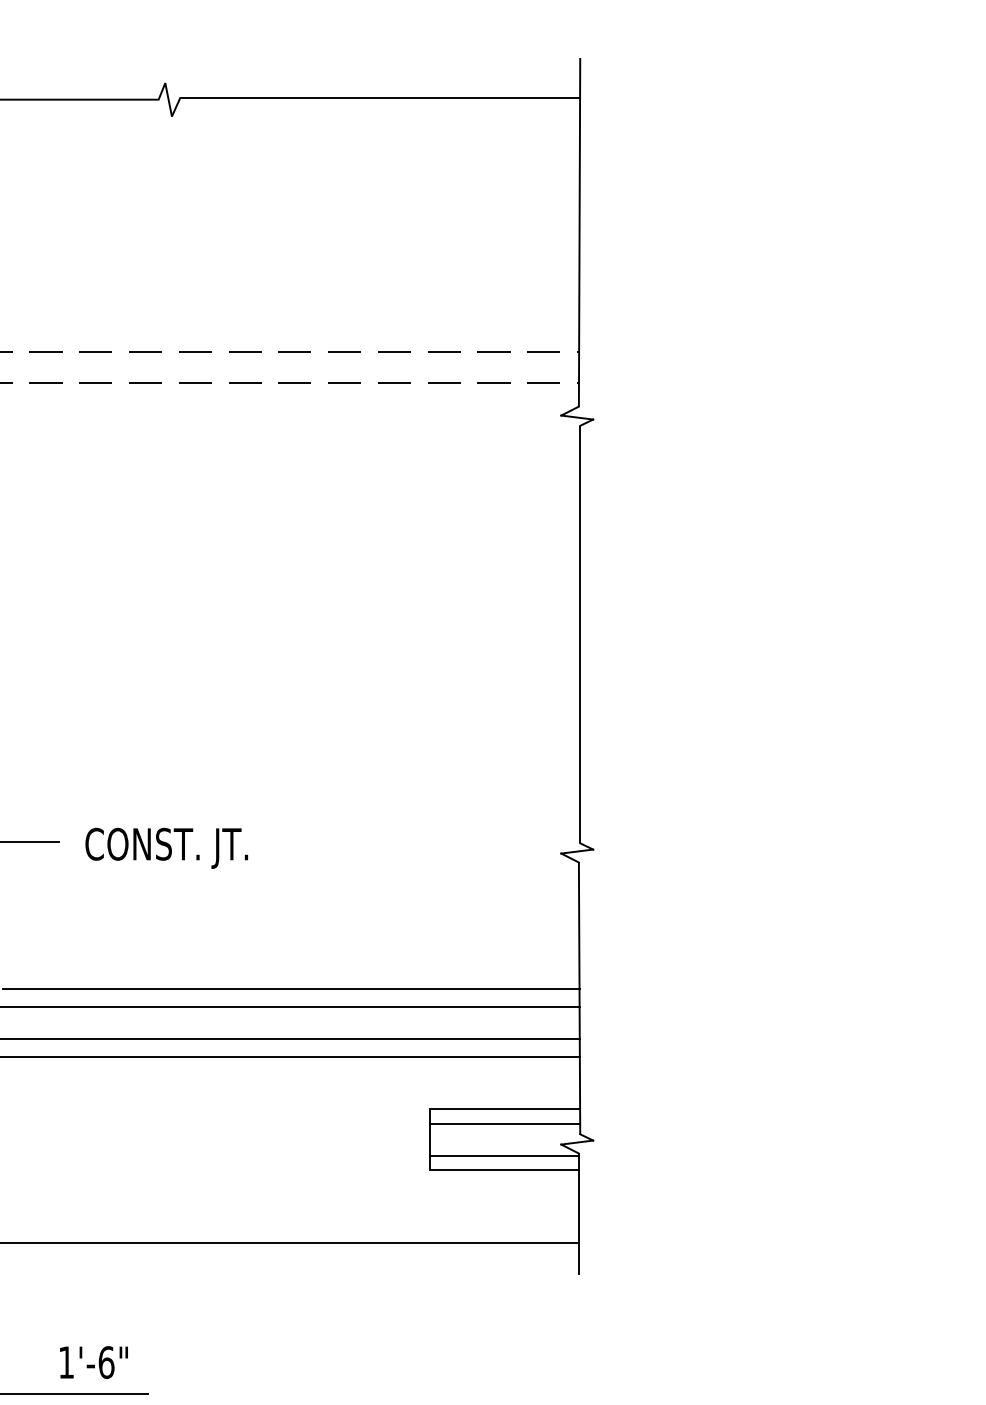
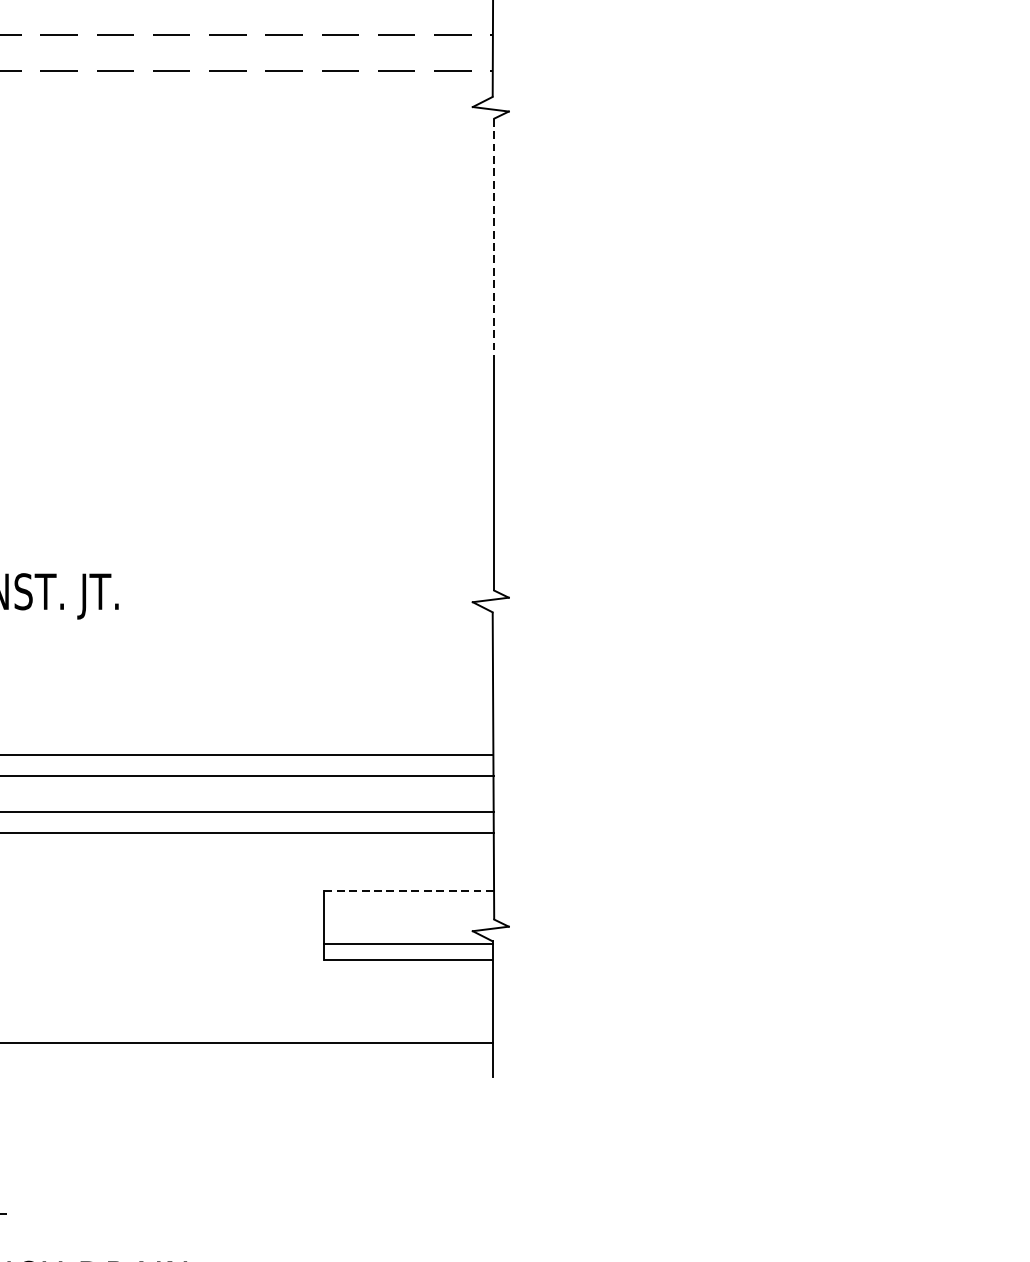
line: (580, 530) -> (494, 236), solid -> dashed
line: (505, 1109) -> (409, 891), solid -> dashed
line: (504, 1123) -> (408, 907), removed

